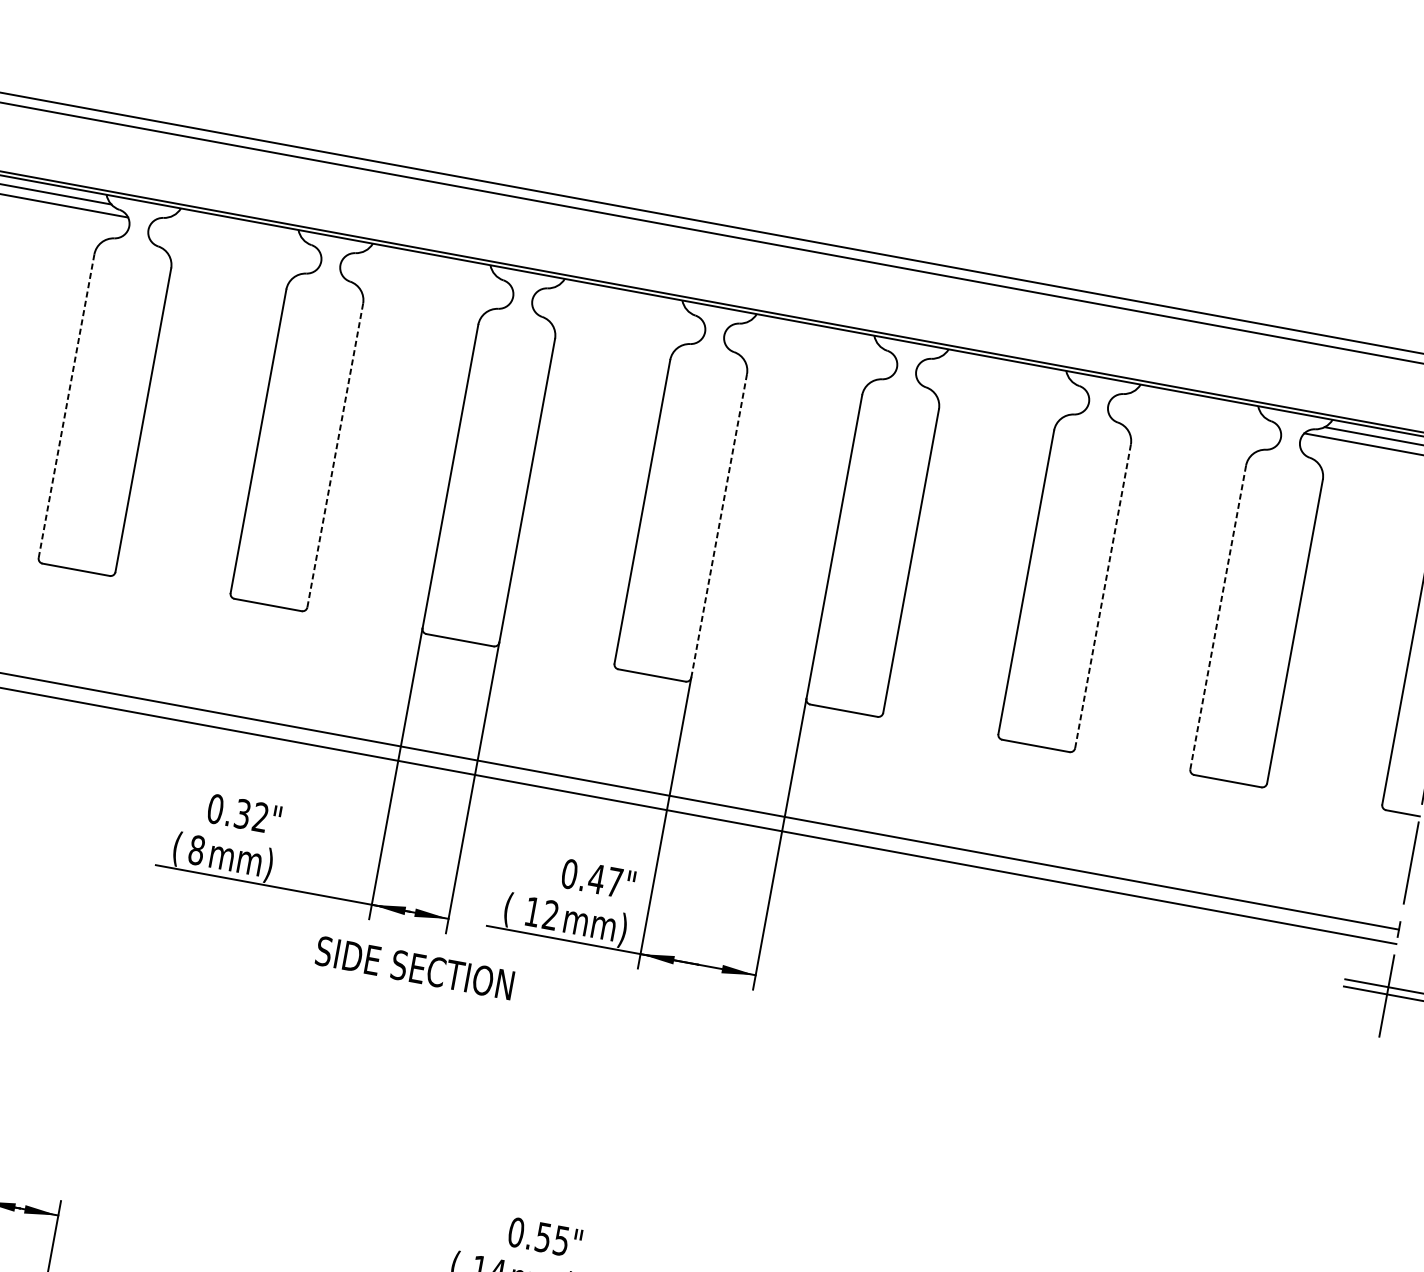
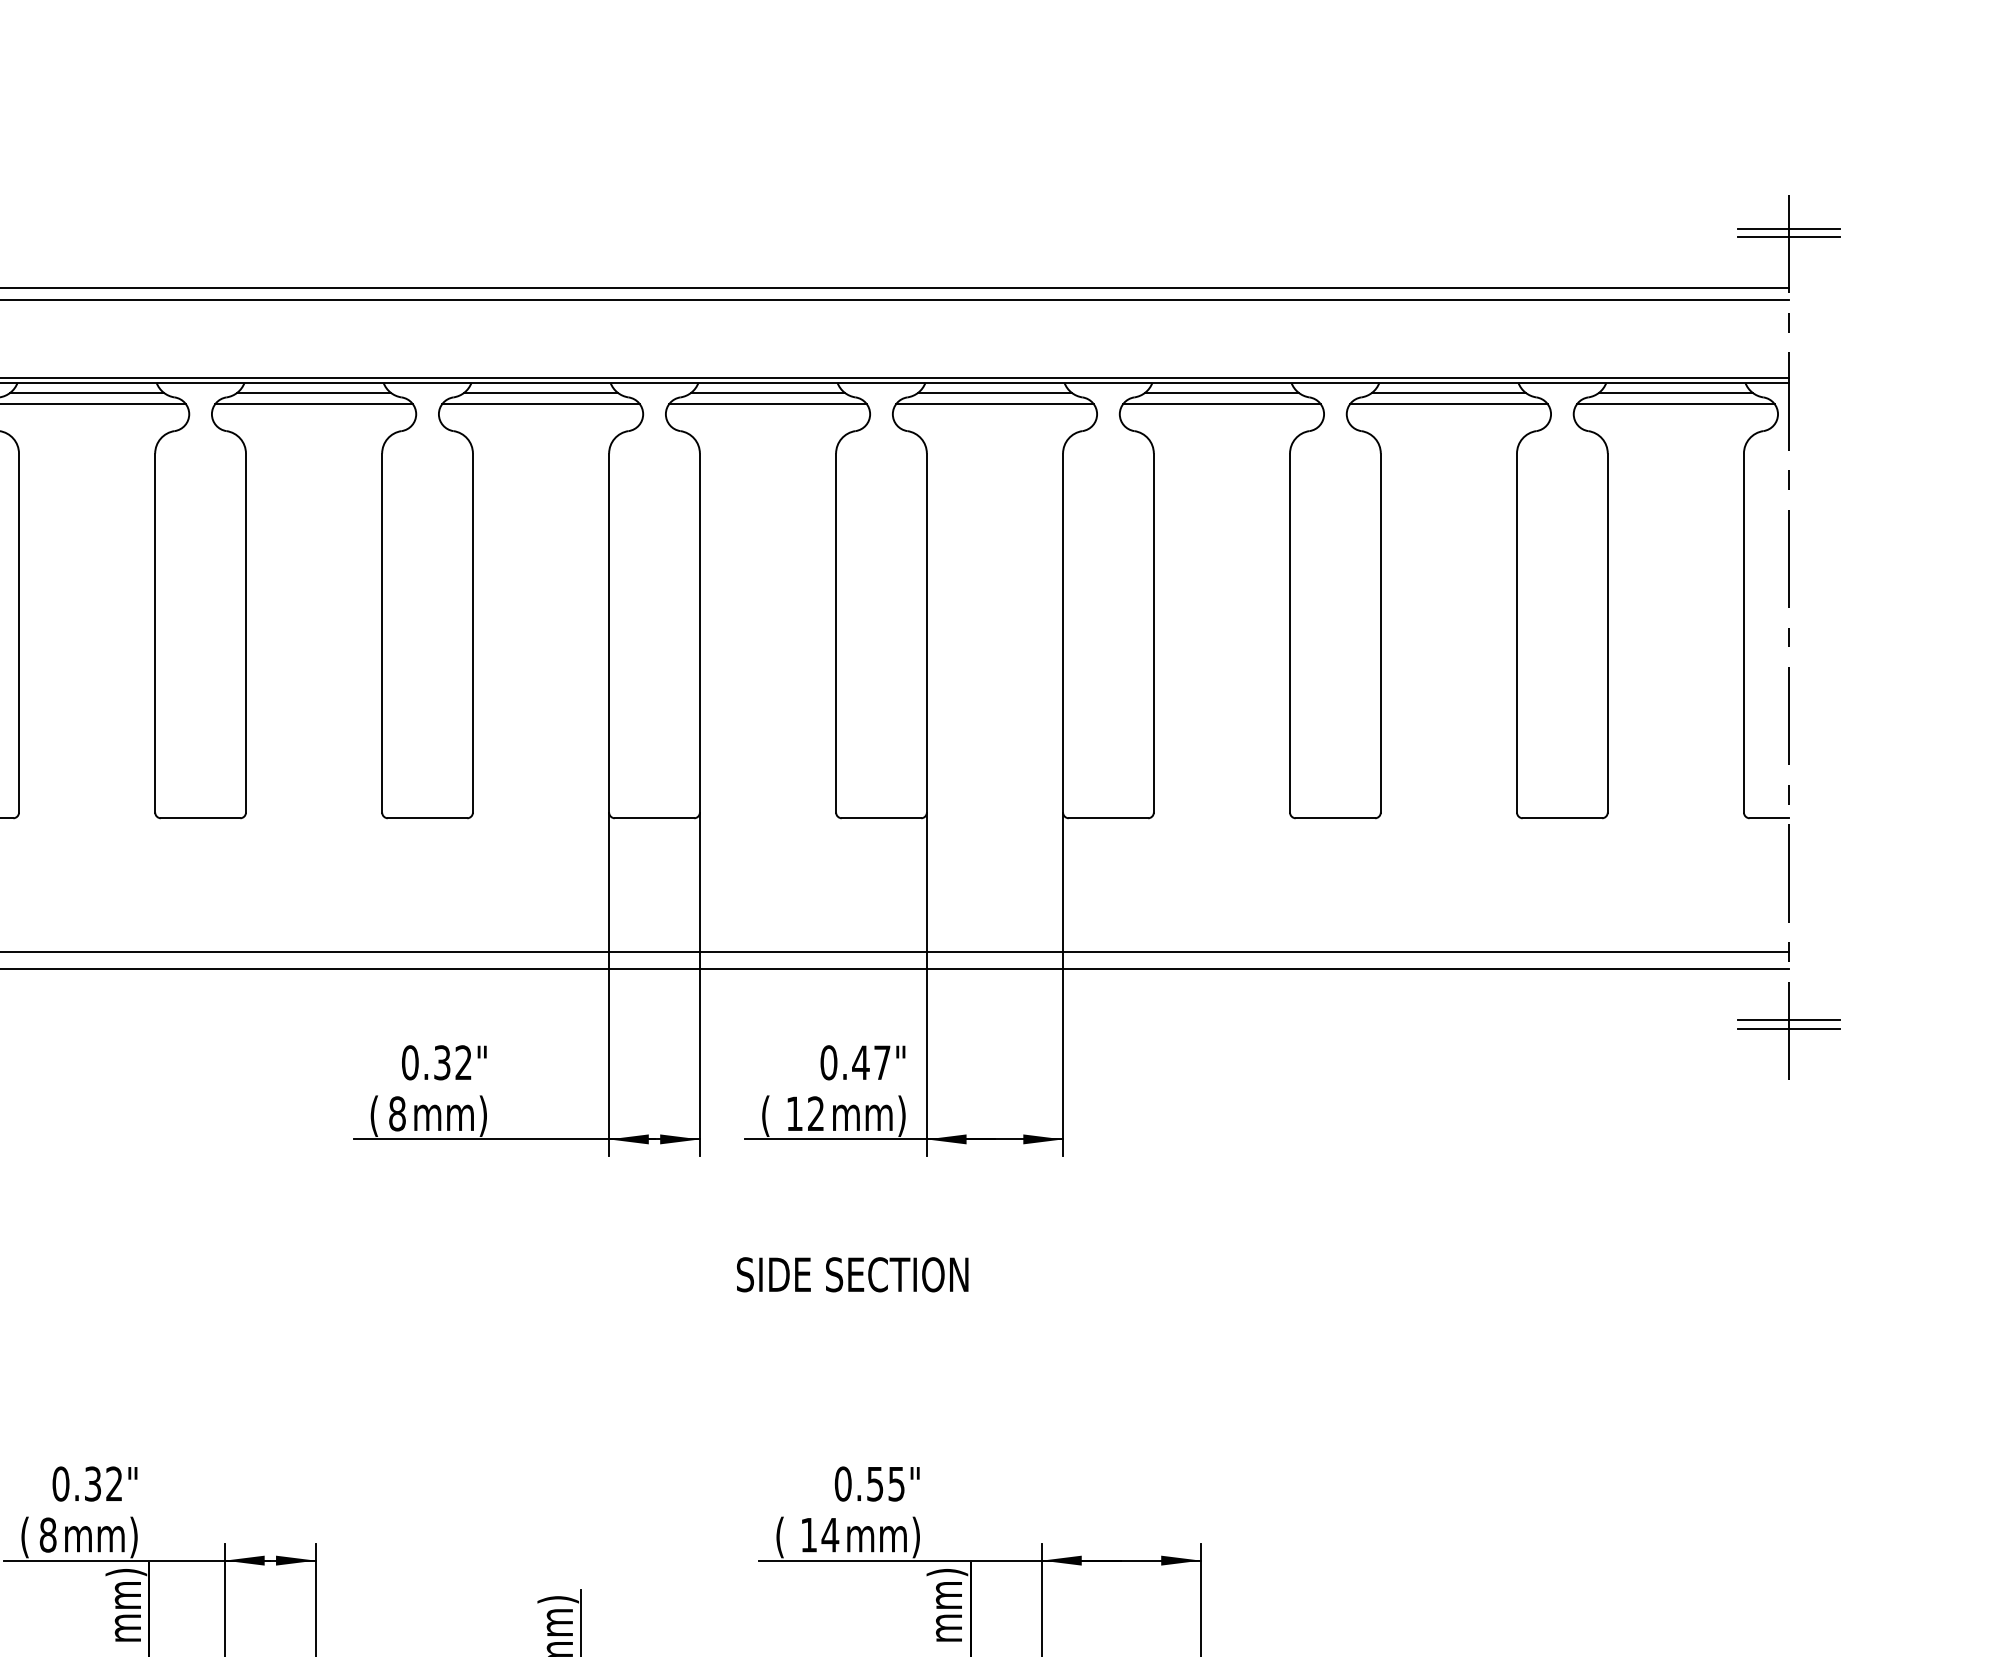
line: (238, 228) -> (314, 393), added
line: (236, 237) -> (314, 404), added
line: (430, 263) -> (541, 393), added
line: (428, 272) -> (541, 404), added
line: (621, 298) -> (767, 393), added
line: (619, 307) -> (767, 404), added
line: (813, 333) -> (994, 393), added
line: (811, 343) -> (994, 404), added
line: (1005, 369) -> (1221, 393), added
line: (1003, 378) -> (1221, 404), added
line: (1197, 404) -> (1448, 393), added
line: (66, 406) -> (155, 633), dashed -> solid
line: (1195, 413) -> (1448, 404), added
line: (334, 455) -> (472, 633), dashed -> solid
line: (718, 526) -> (926, 633), dashed -> solid
line: (1102, 596) -> (1380, 633), dashed -> solid
line: (1218, 617) -> (1517, 633), dashed -> solid
text: (414, 967) -> (852, 1274), moved

